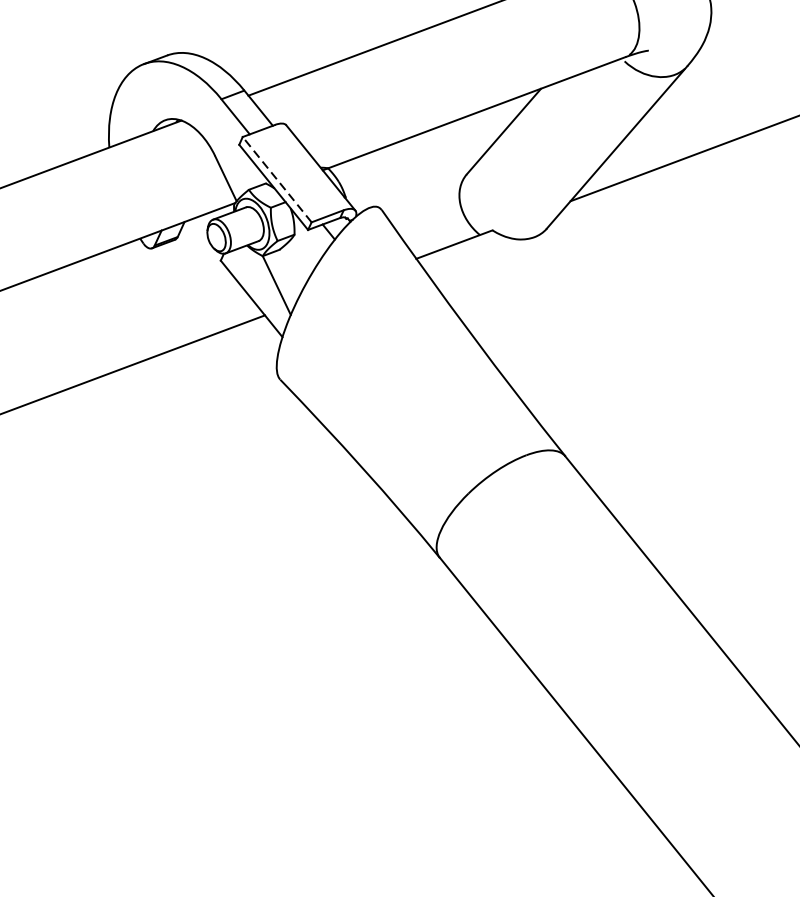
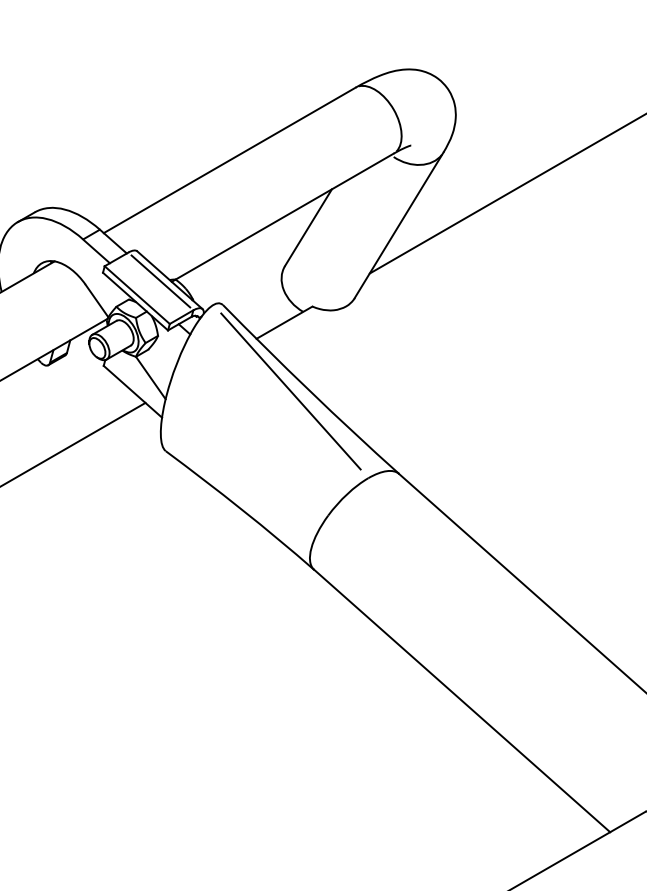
line: (308, 167) -> (160, 281), added
line: (277, 180) -> (137, 295), dashed -> solid
line: (447, 331) -> (290, 391), added

